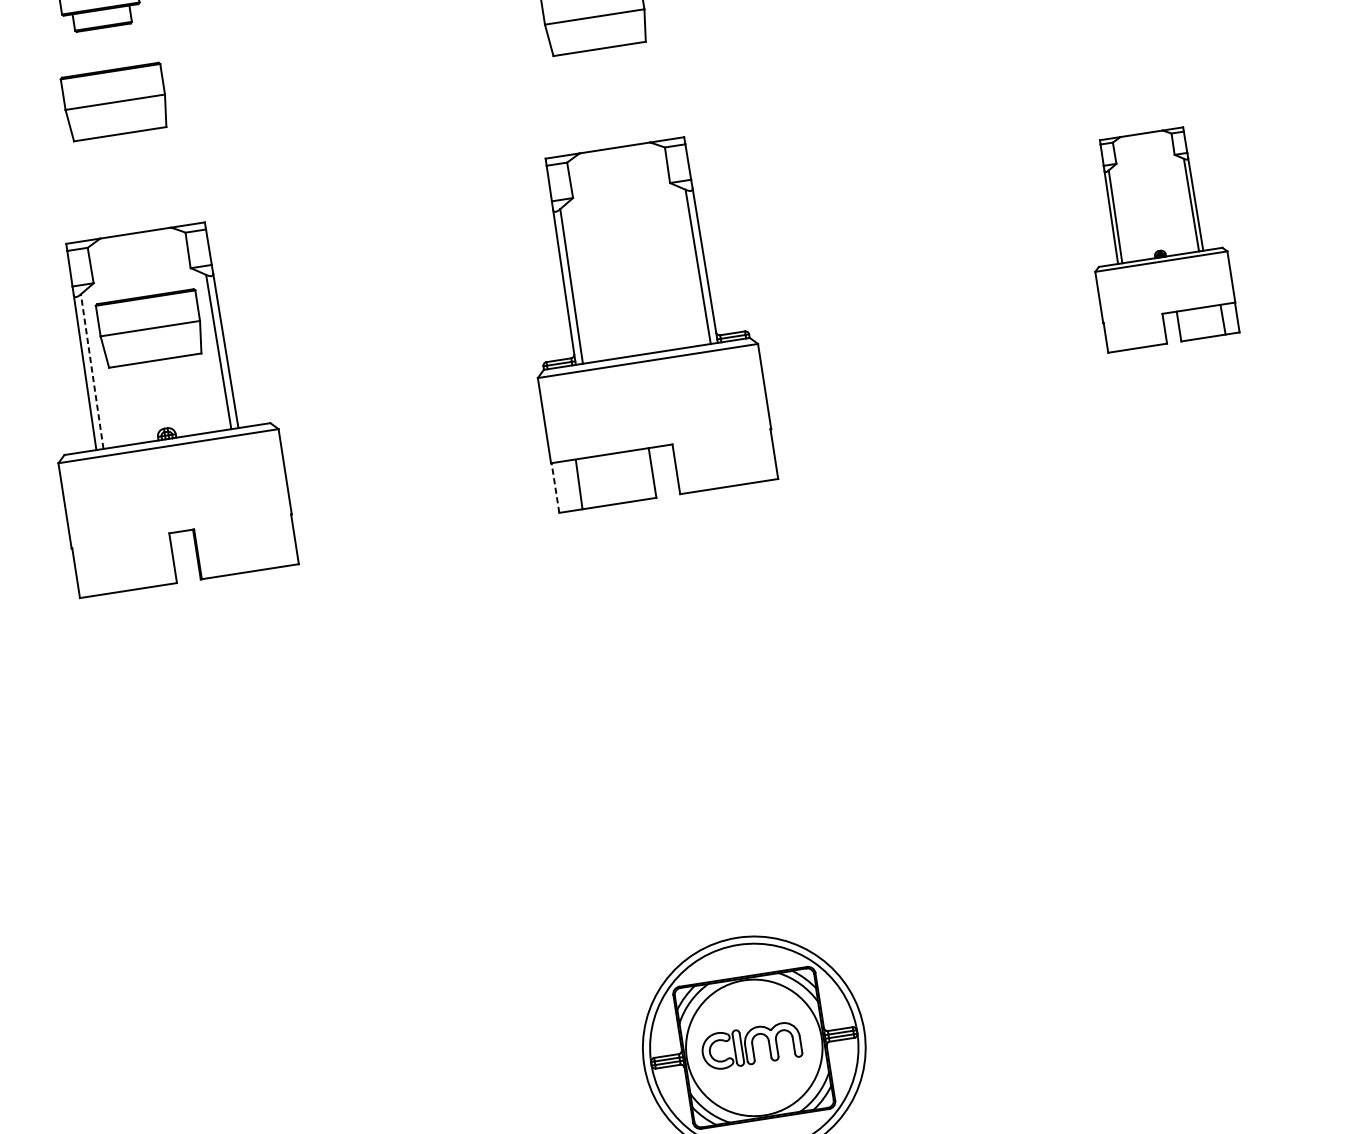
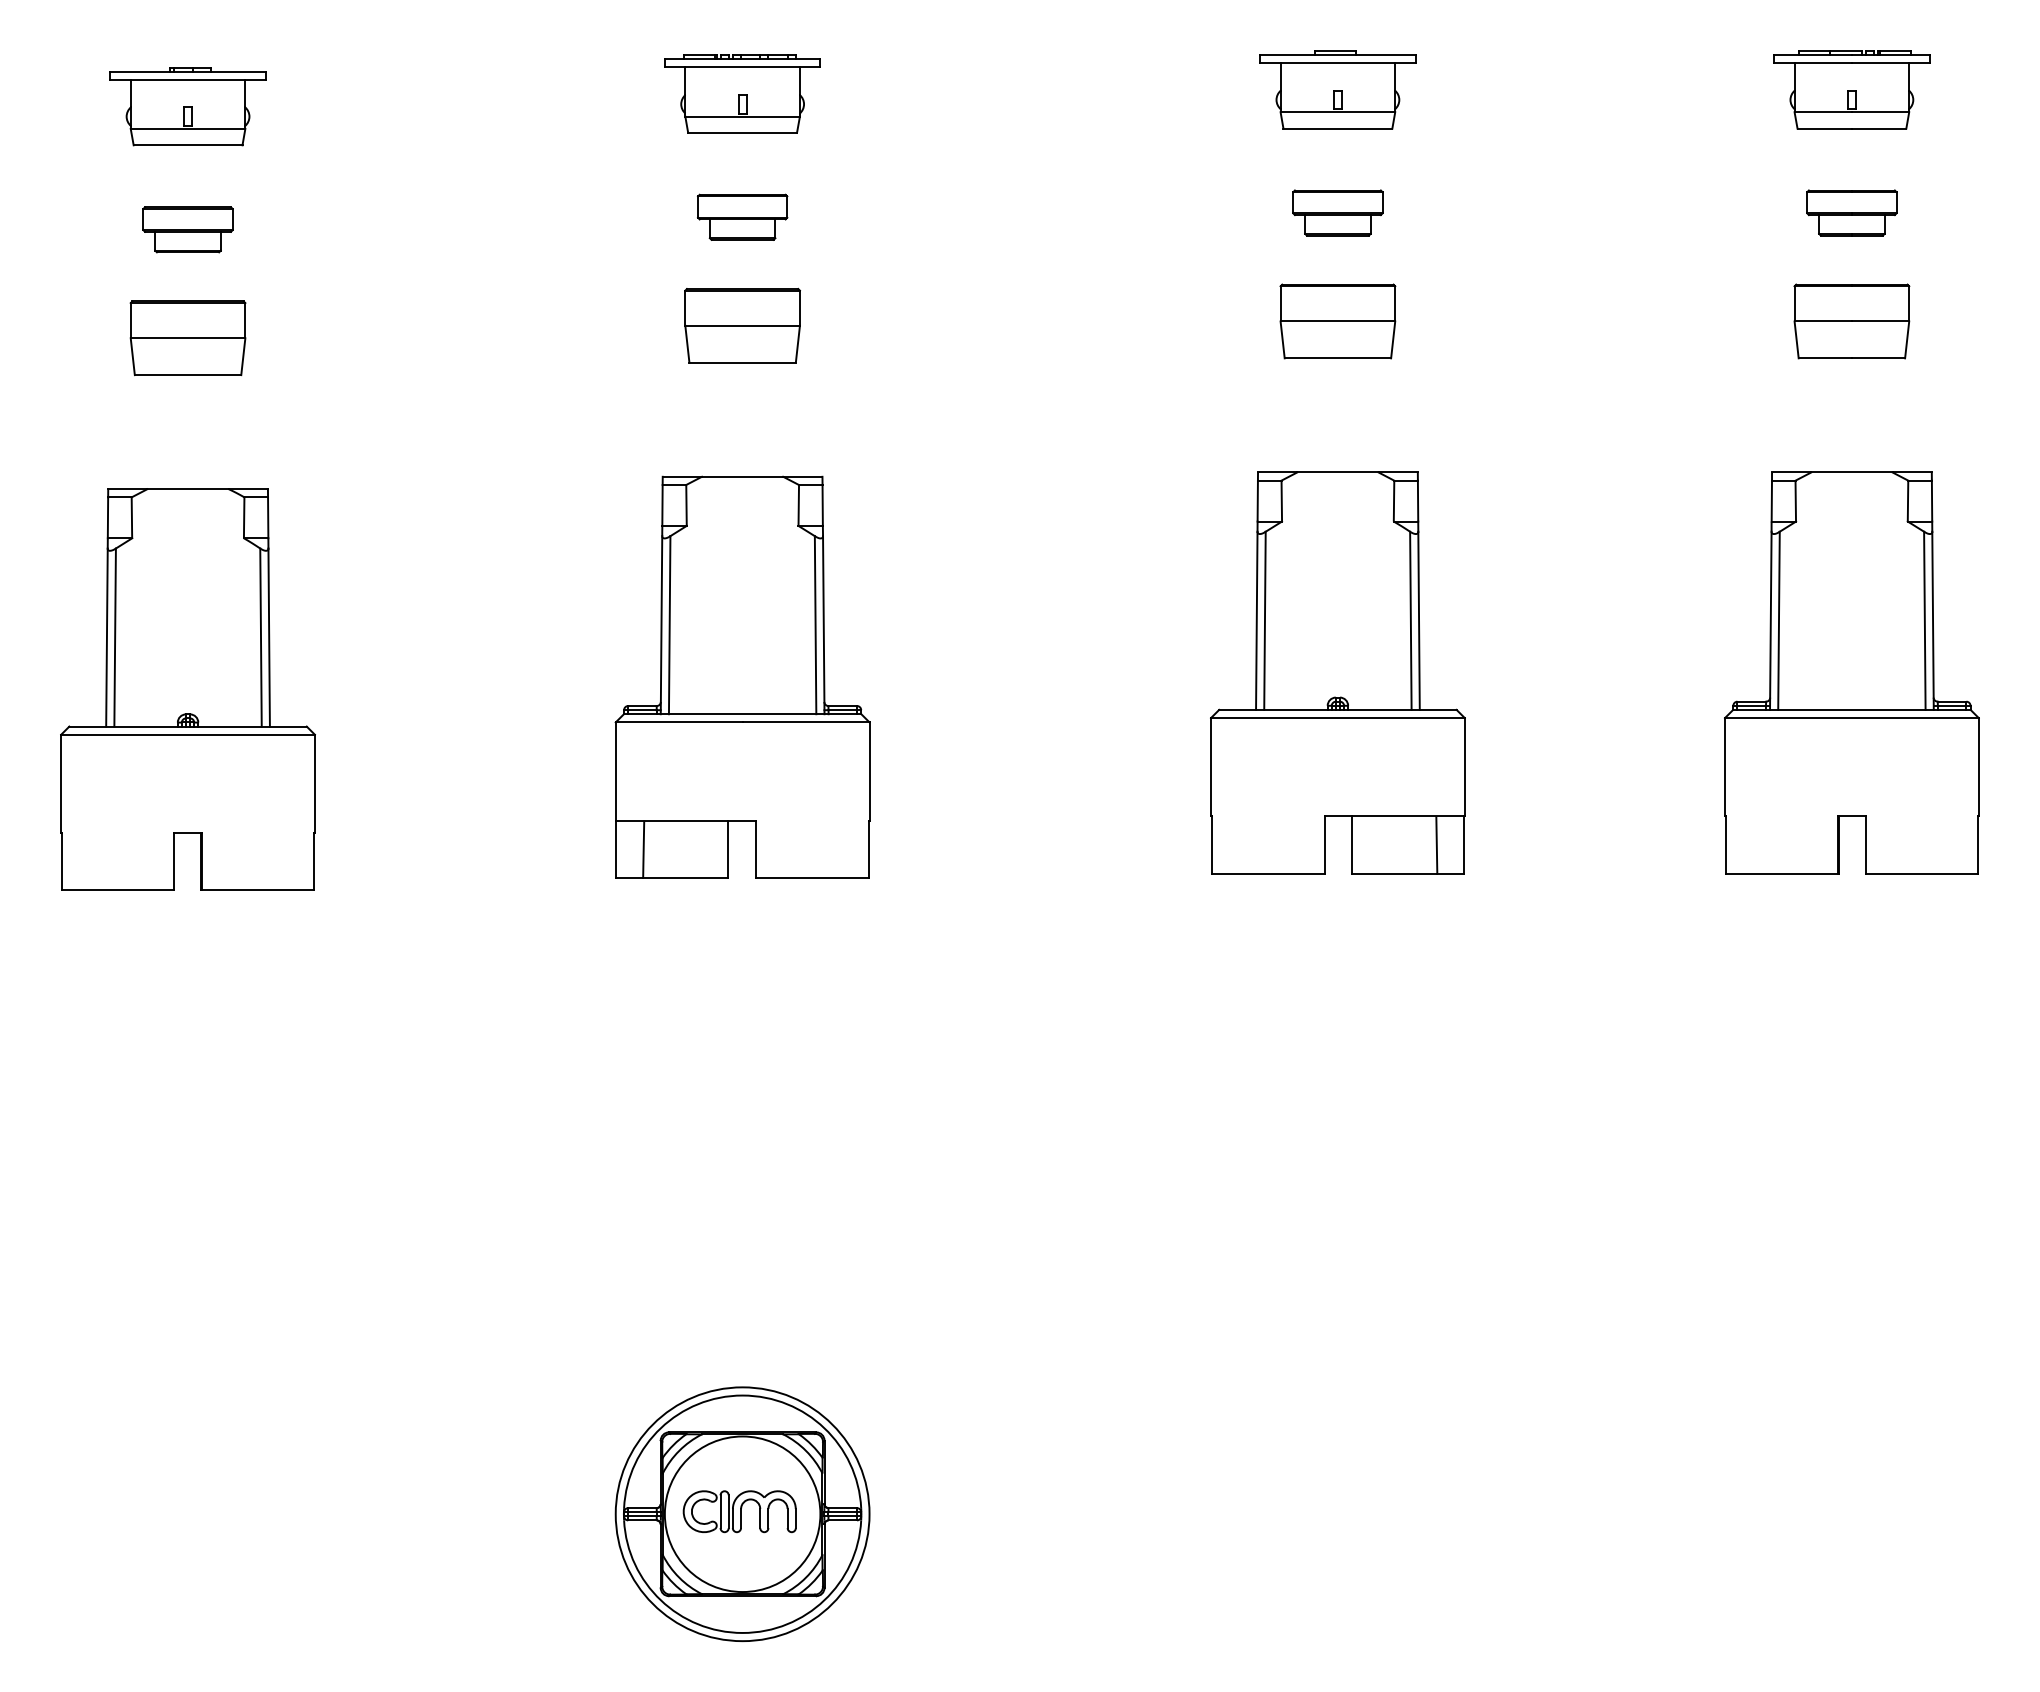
part: (1157, 237) -> (1337, 672), size x1.67
part: (149, 328) -> (187, 599), removed
line: (92, 371) -> (115, 637), dashed -> solid
line: (555, 488) -> (616, 849), dashed -> solid

